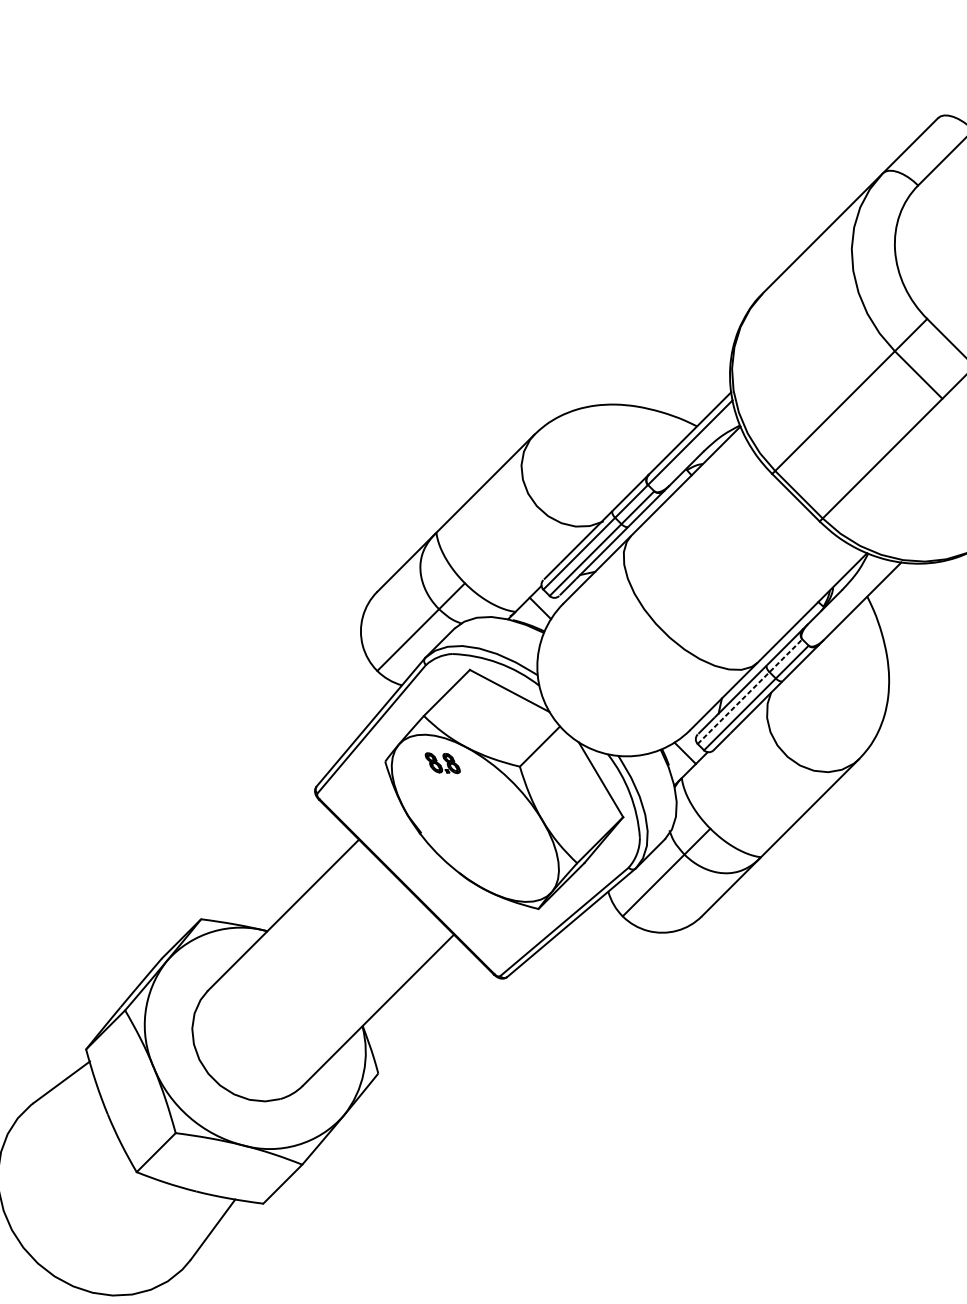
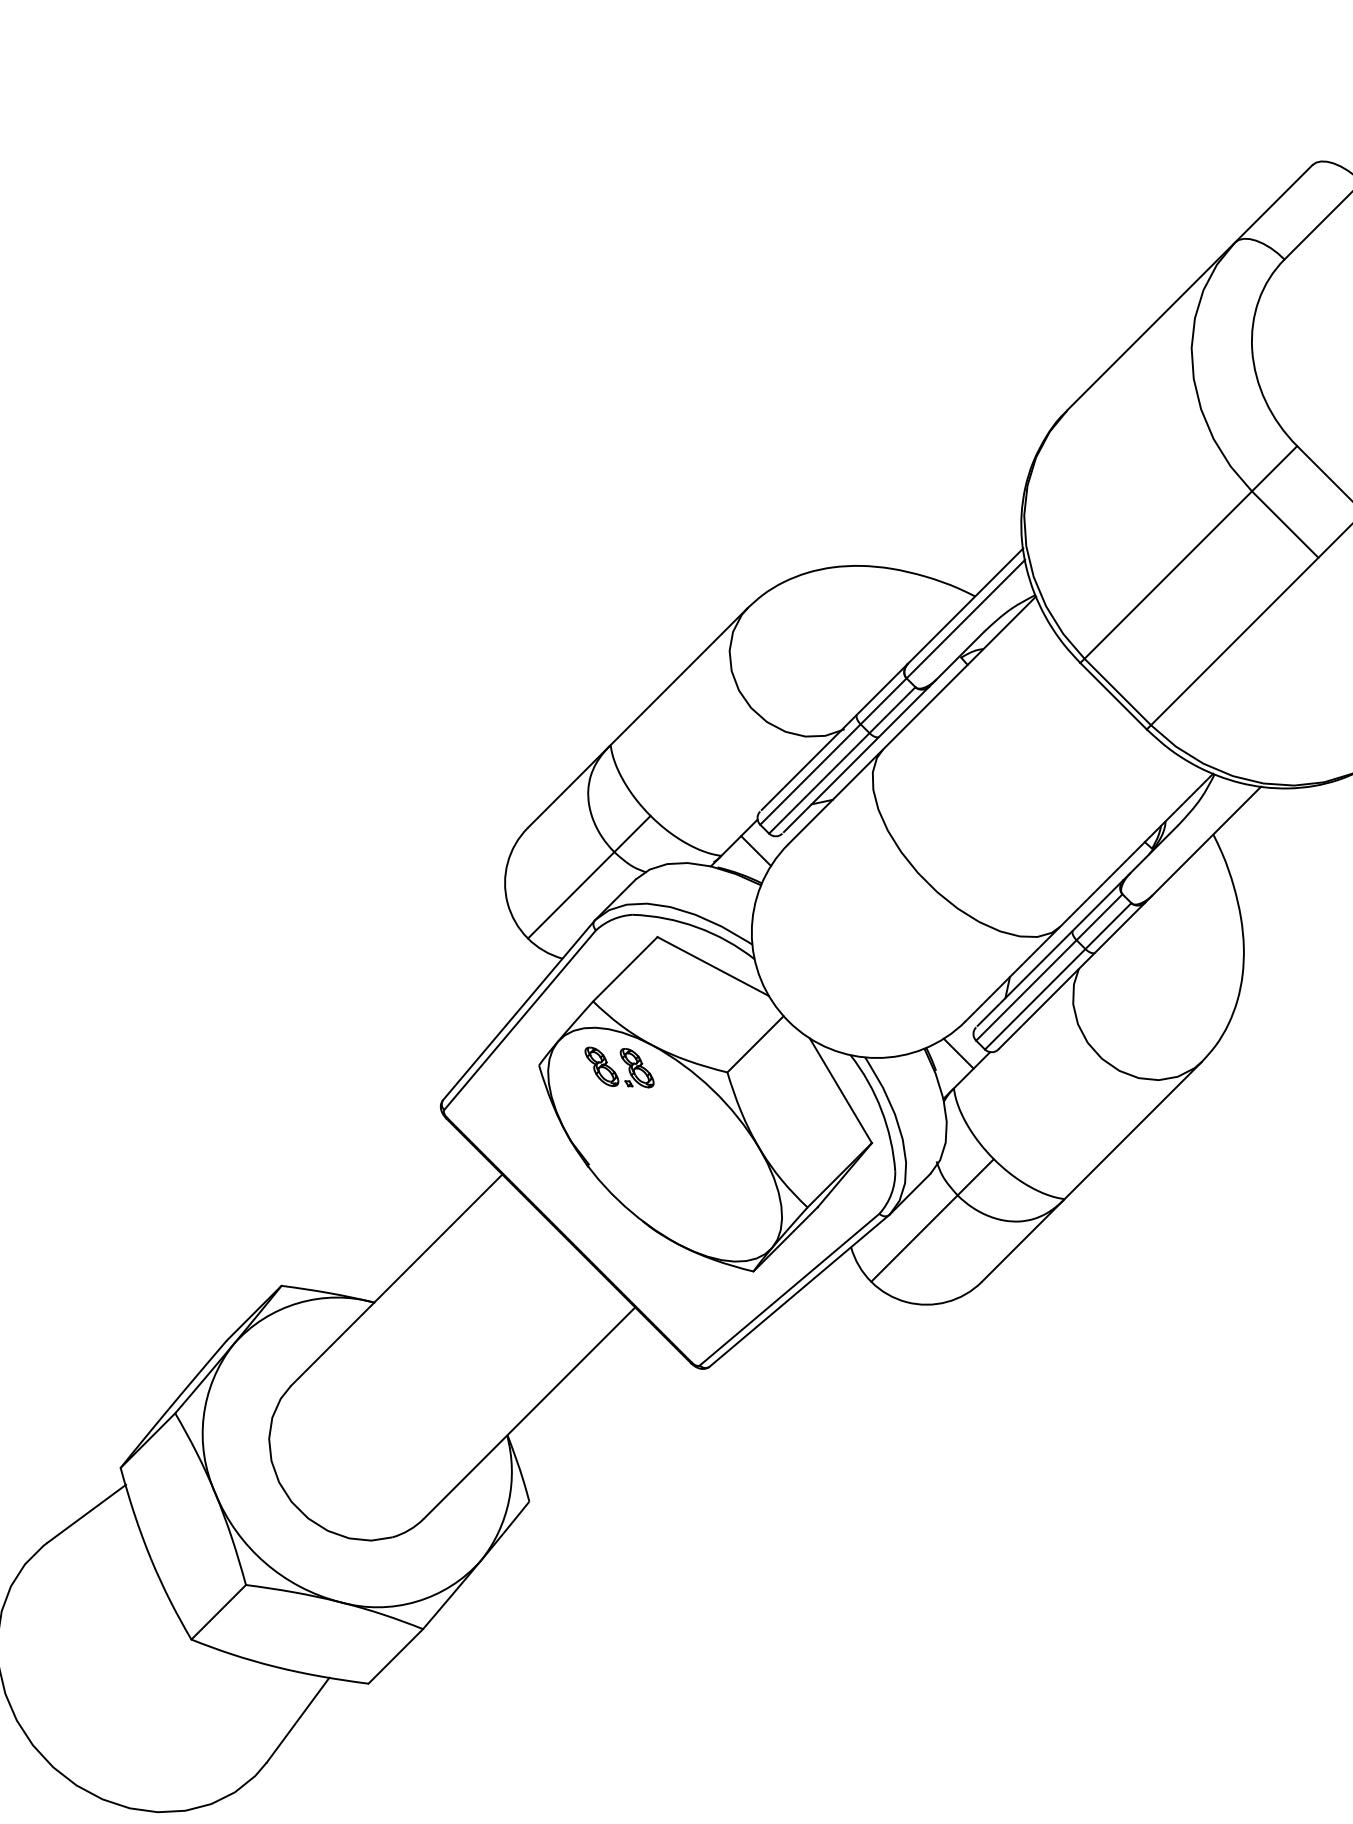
line: (750, 691) -> (1049, 967), dashed -> solid
part: (442, 763) -> (619, 1067), size x1.43

